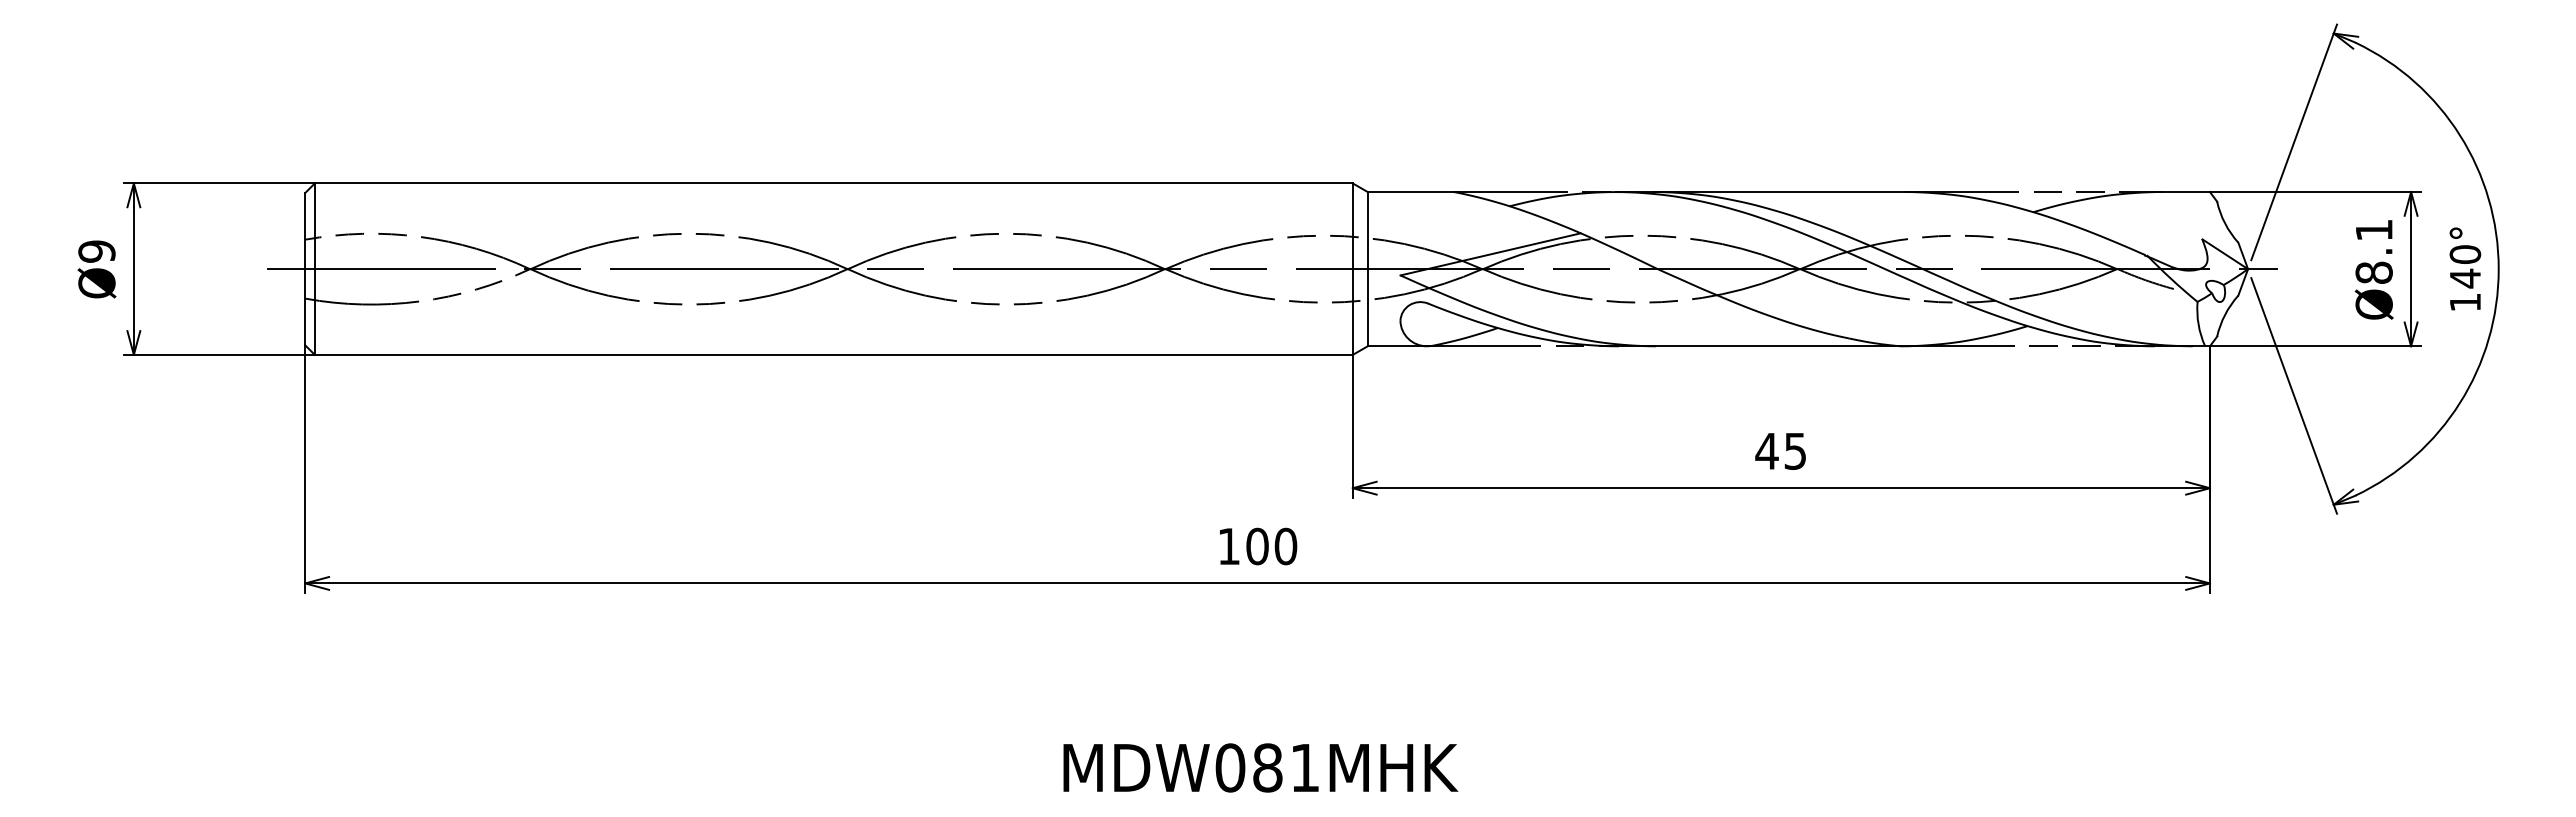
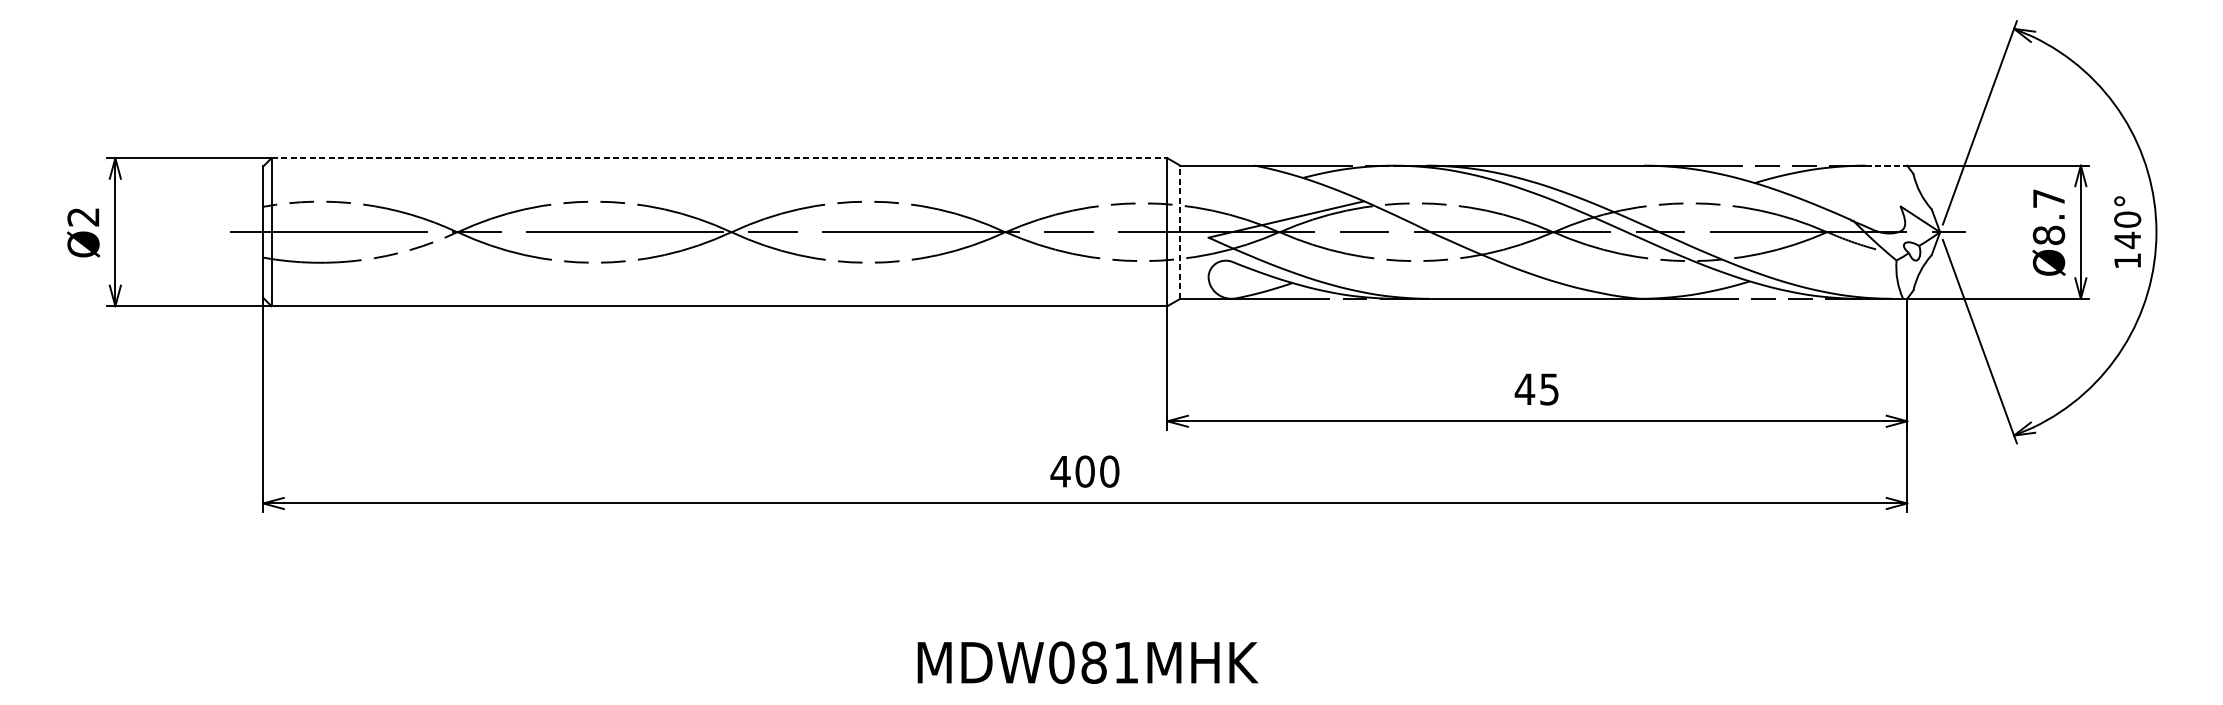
line: (834, 183) -> (720, 158), solid -> dashed
line: (2186, 192) -> (1886, 166), solid -> dashed
text: (2374, 229) -> (2049, 198), Ø8.1 -> Ø8.7
text: (96, 251) -> (83, 216), Ø9 -> Ø2
line: (1367, 268) -> (1180, 231), solid -> dashed
text: (1228, 546) -> (1060, 471), 100 -> 400

